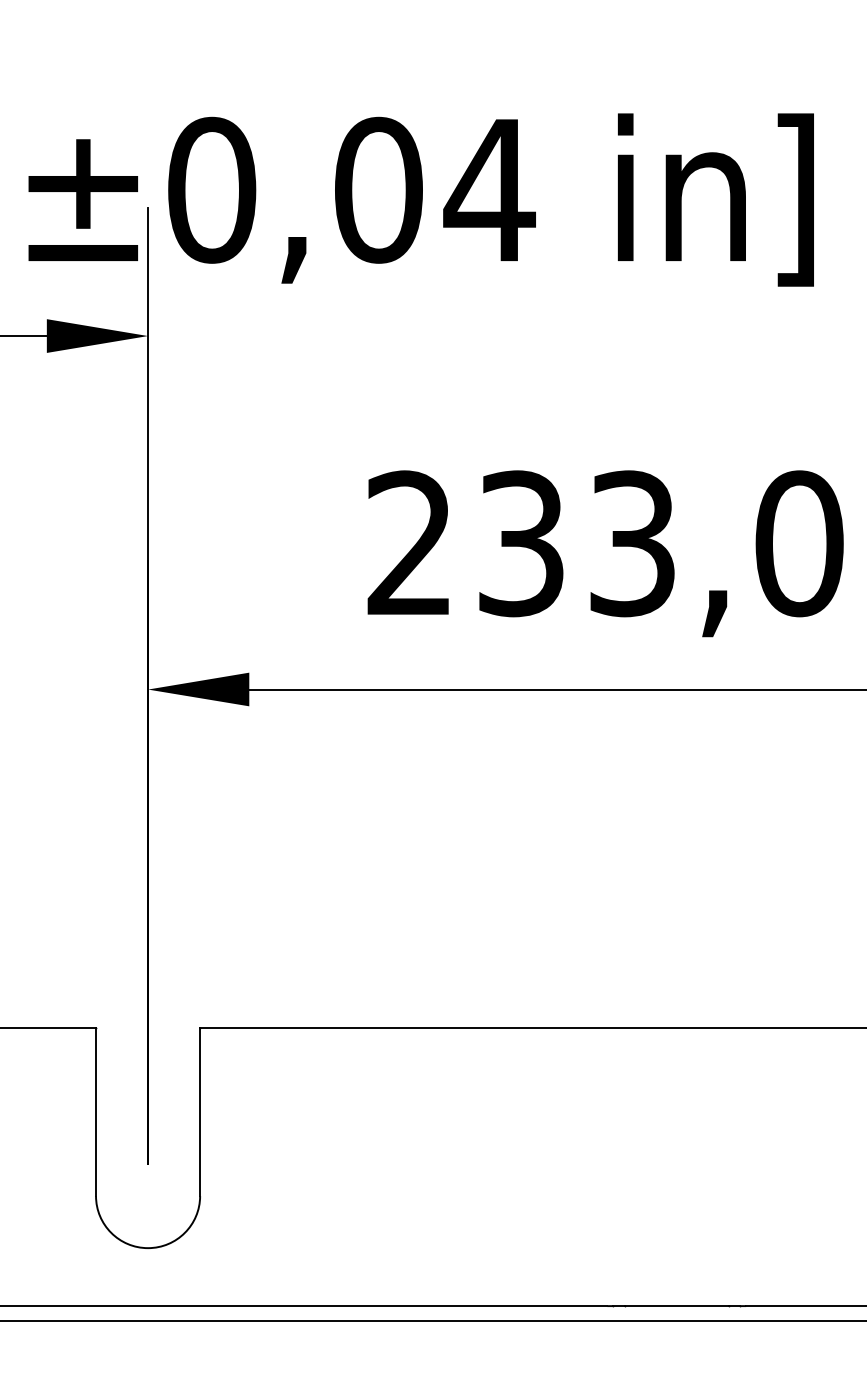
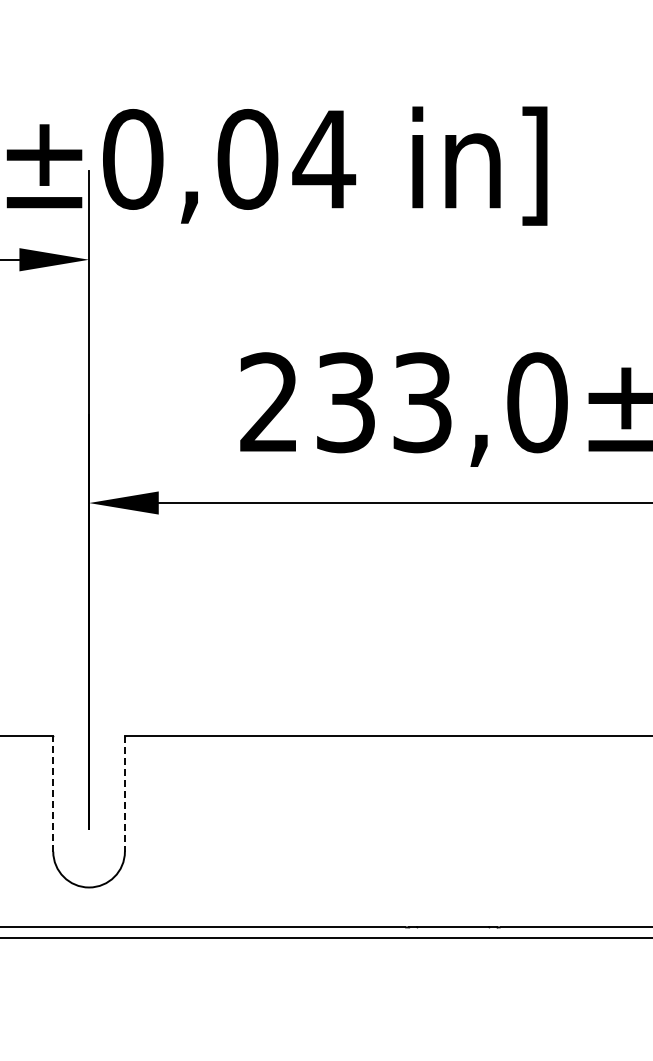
line: (96, 1111) -> (53, 793), solid -> dashed
line: (199, 1111) -> (124, 793), solid -> dashed

